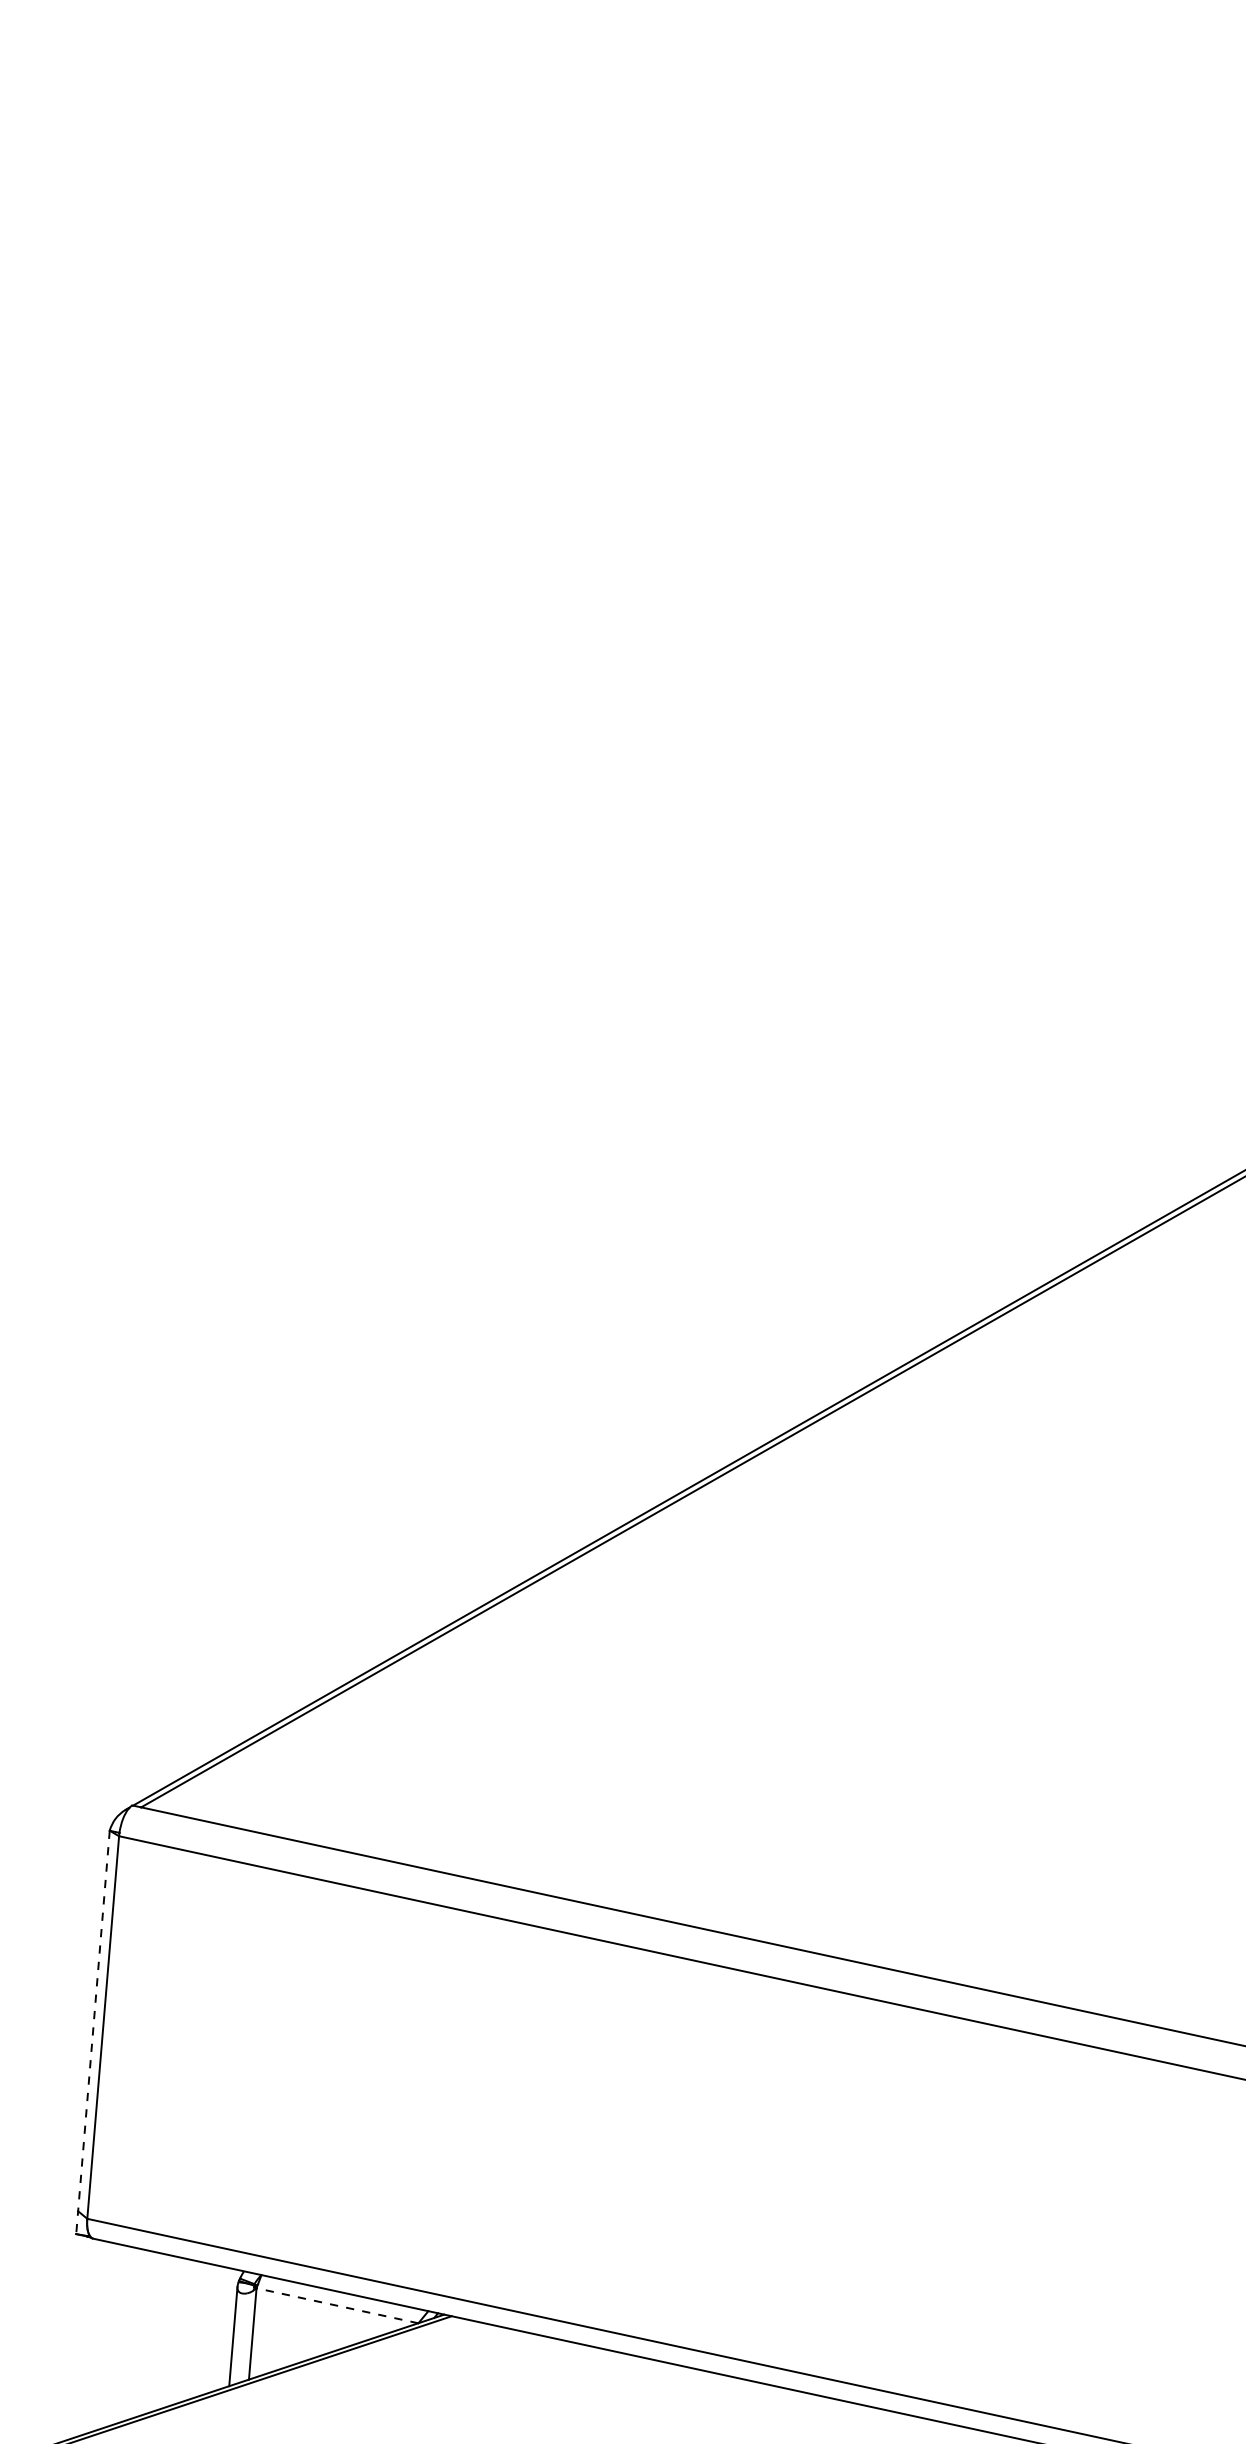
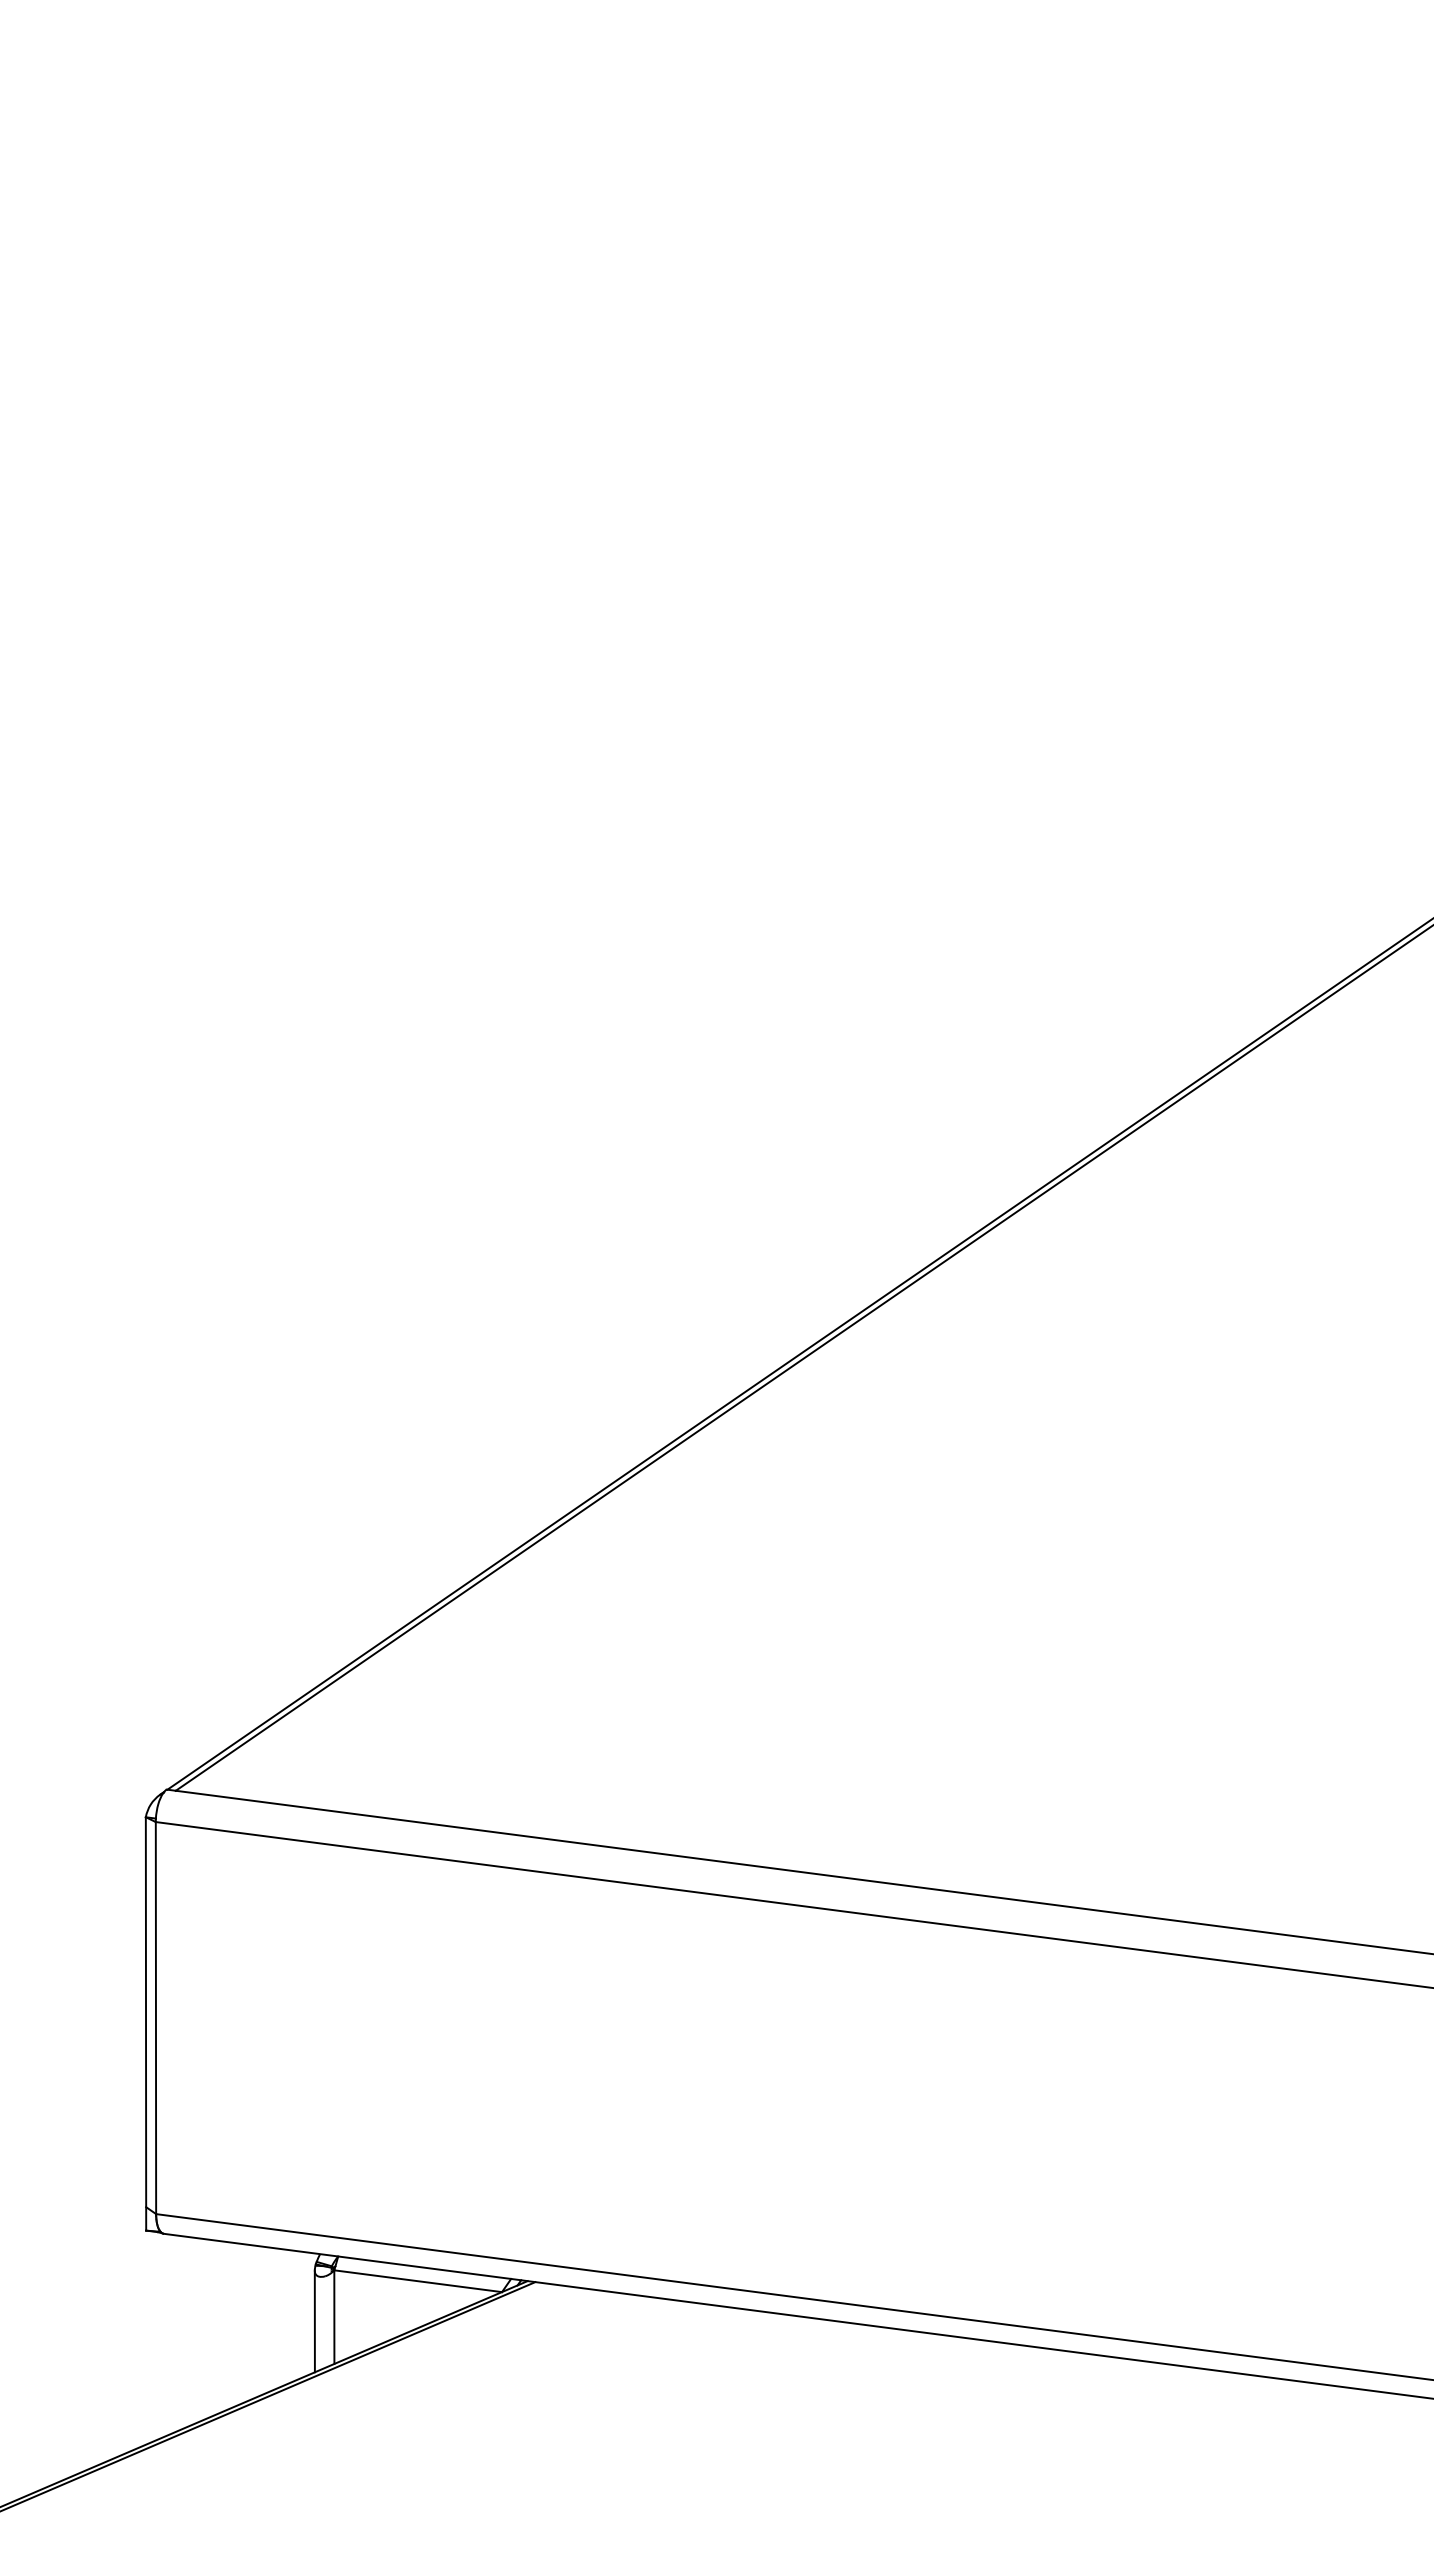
line: (93, 2032) -> (146, 2023), dashed -> solid
line: (337, 2306) -> (418, 2281), dashed -> solid

